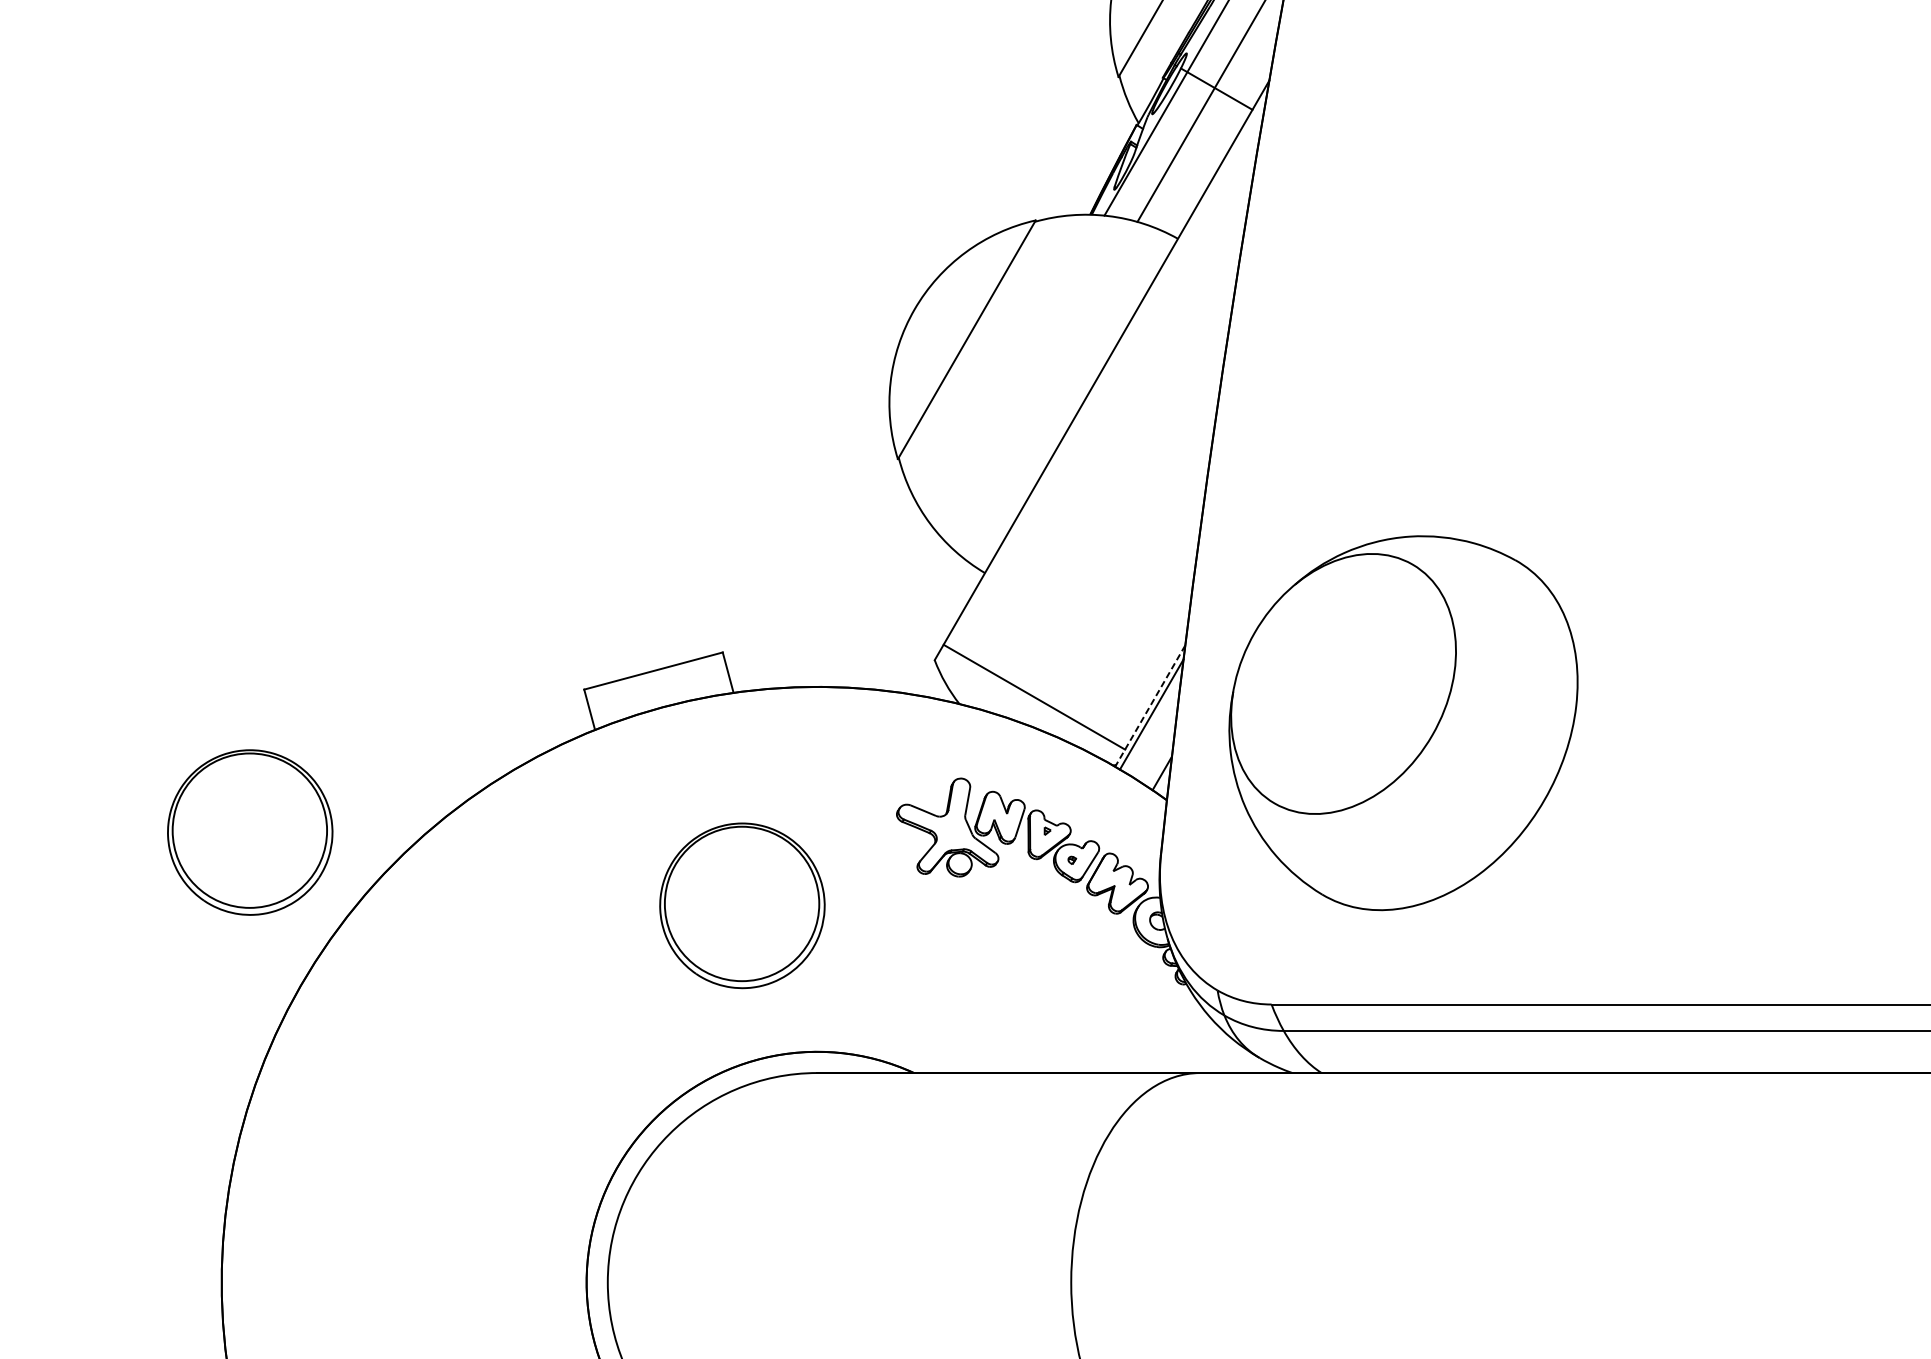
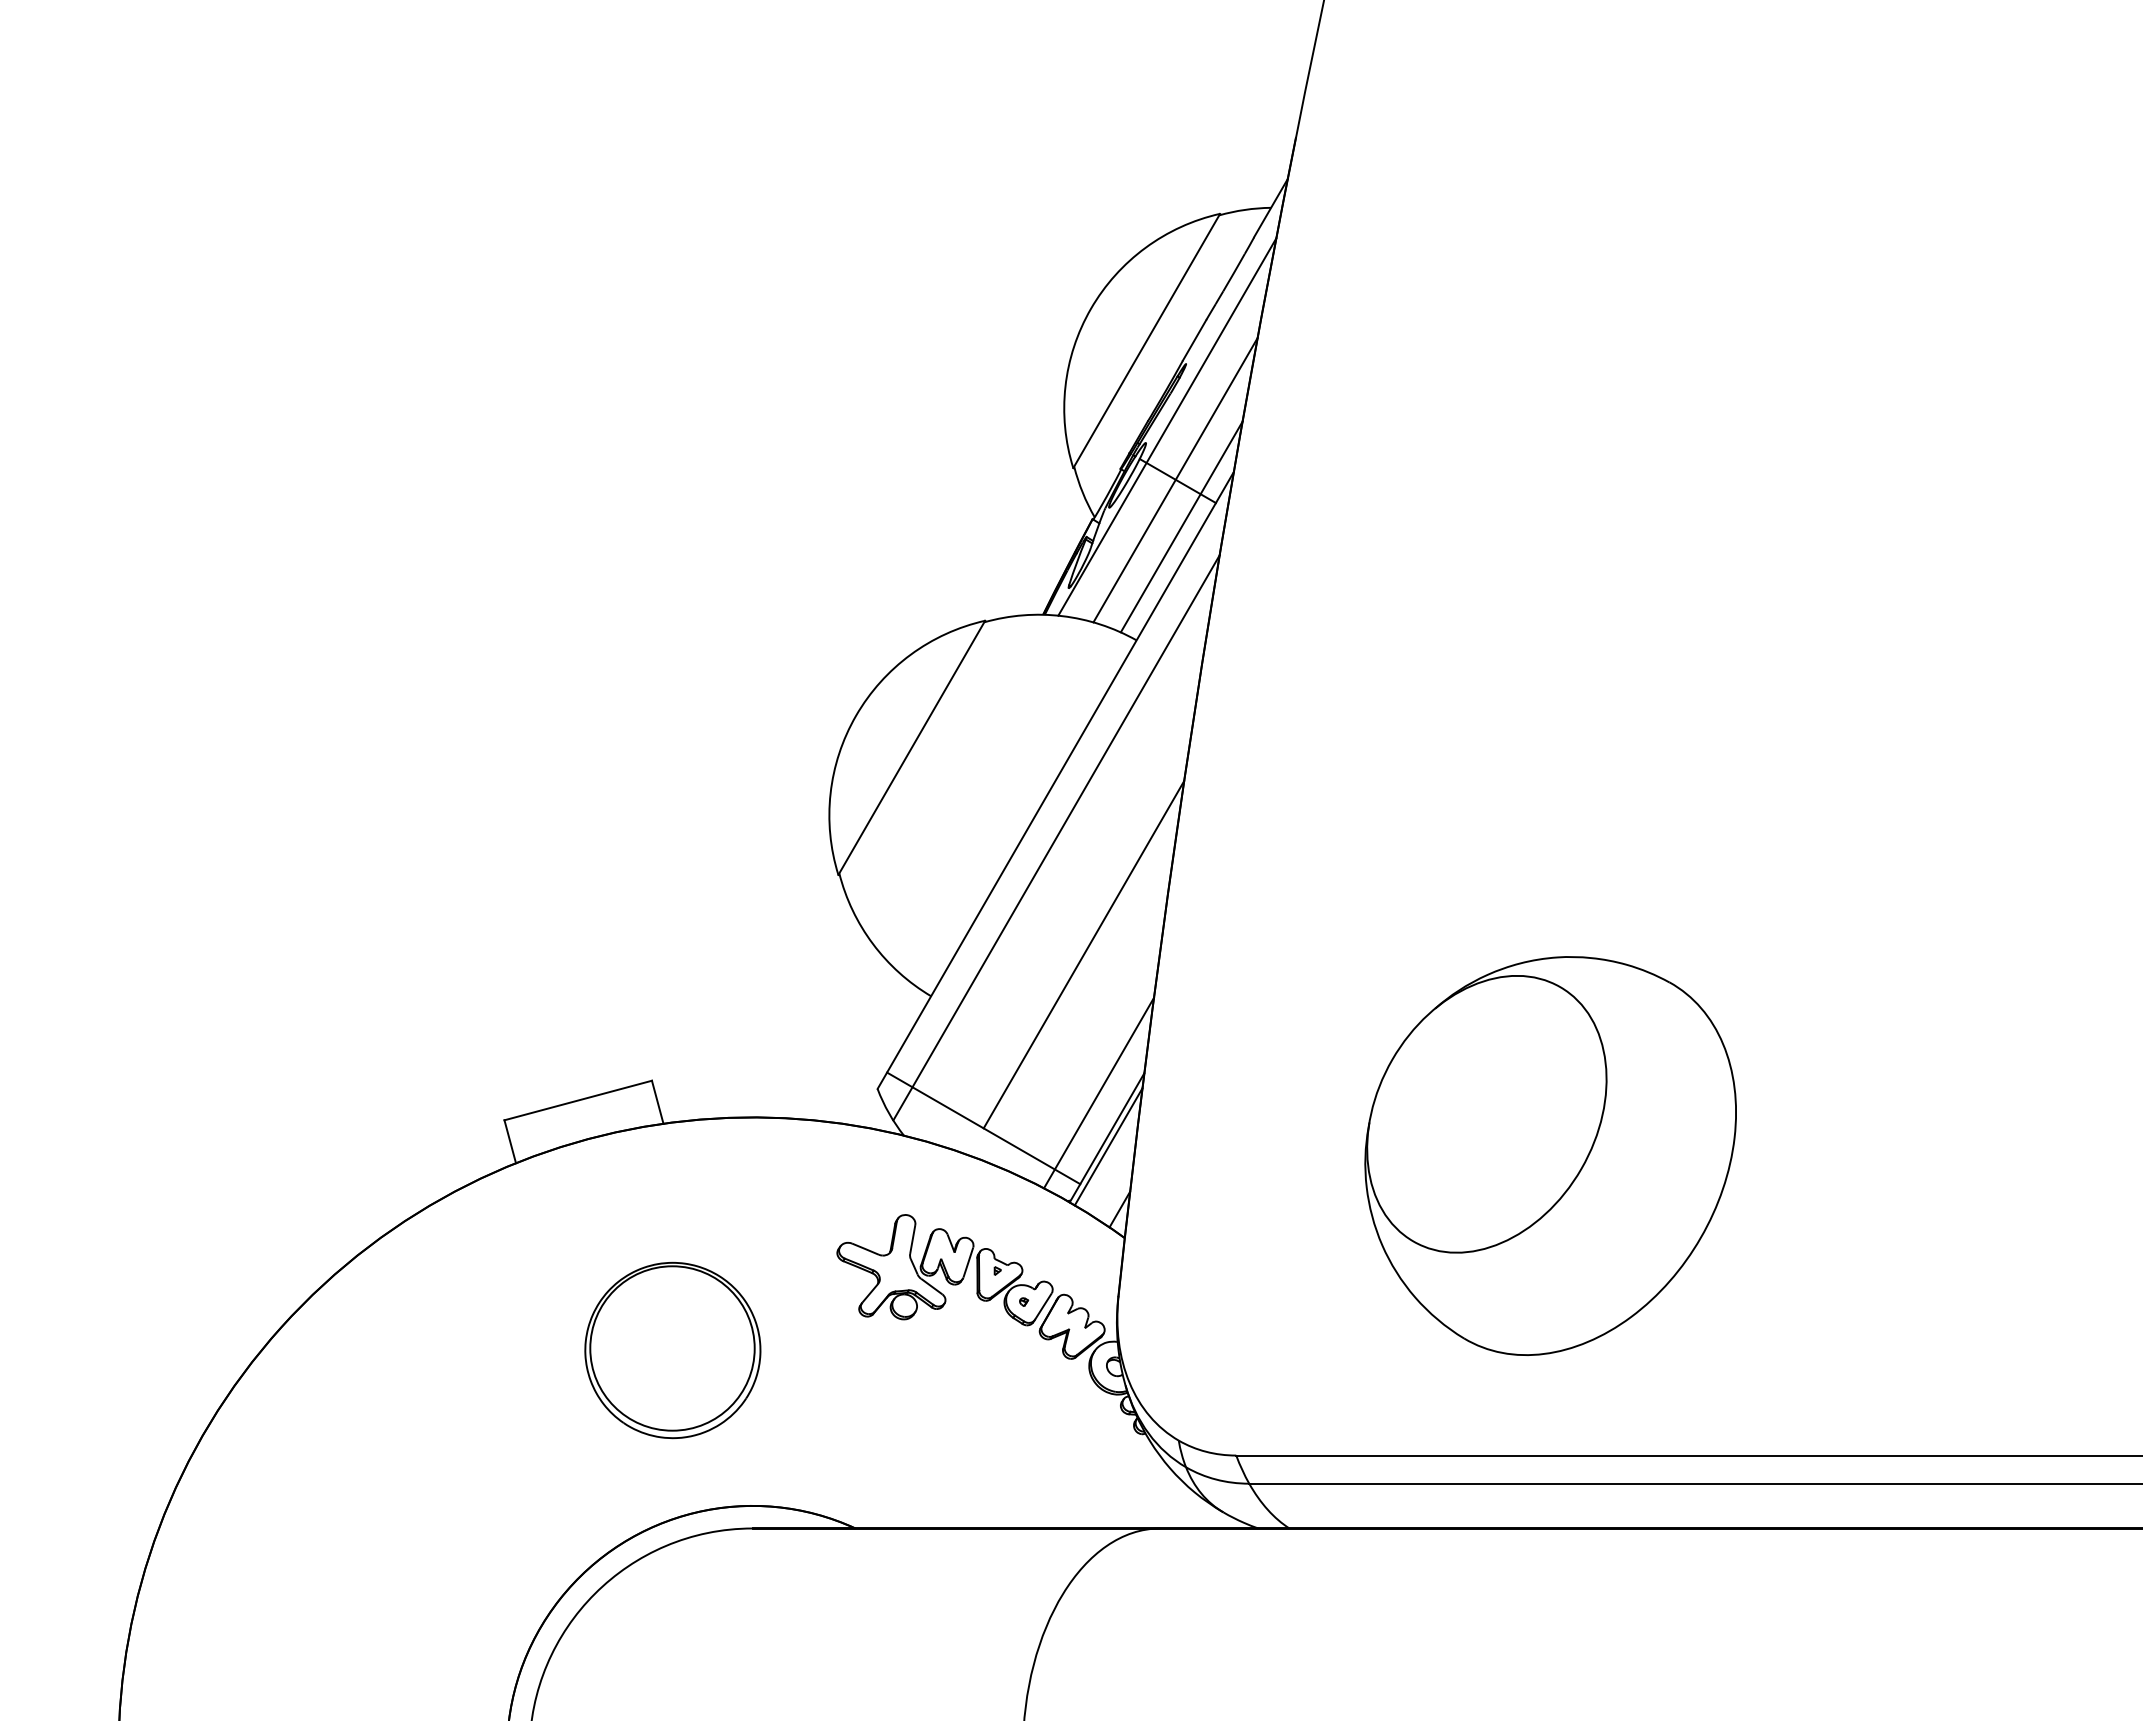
line: (1220, 131) -> (1181, 526), added
line: (1102, 423) -> (1056, 837), added
line: (1128, 533) -> (1083, 954), added
line: (1142, 663) -> (1098, 1092), added
line: (1150, 705) -> (1107, 1137), dashed -> solid
part: (1403, 722) -> (1550, 1155), moved
part: (249, 832) -> (148, 1272), removed

